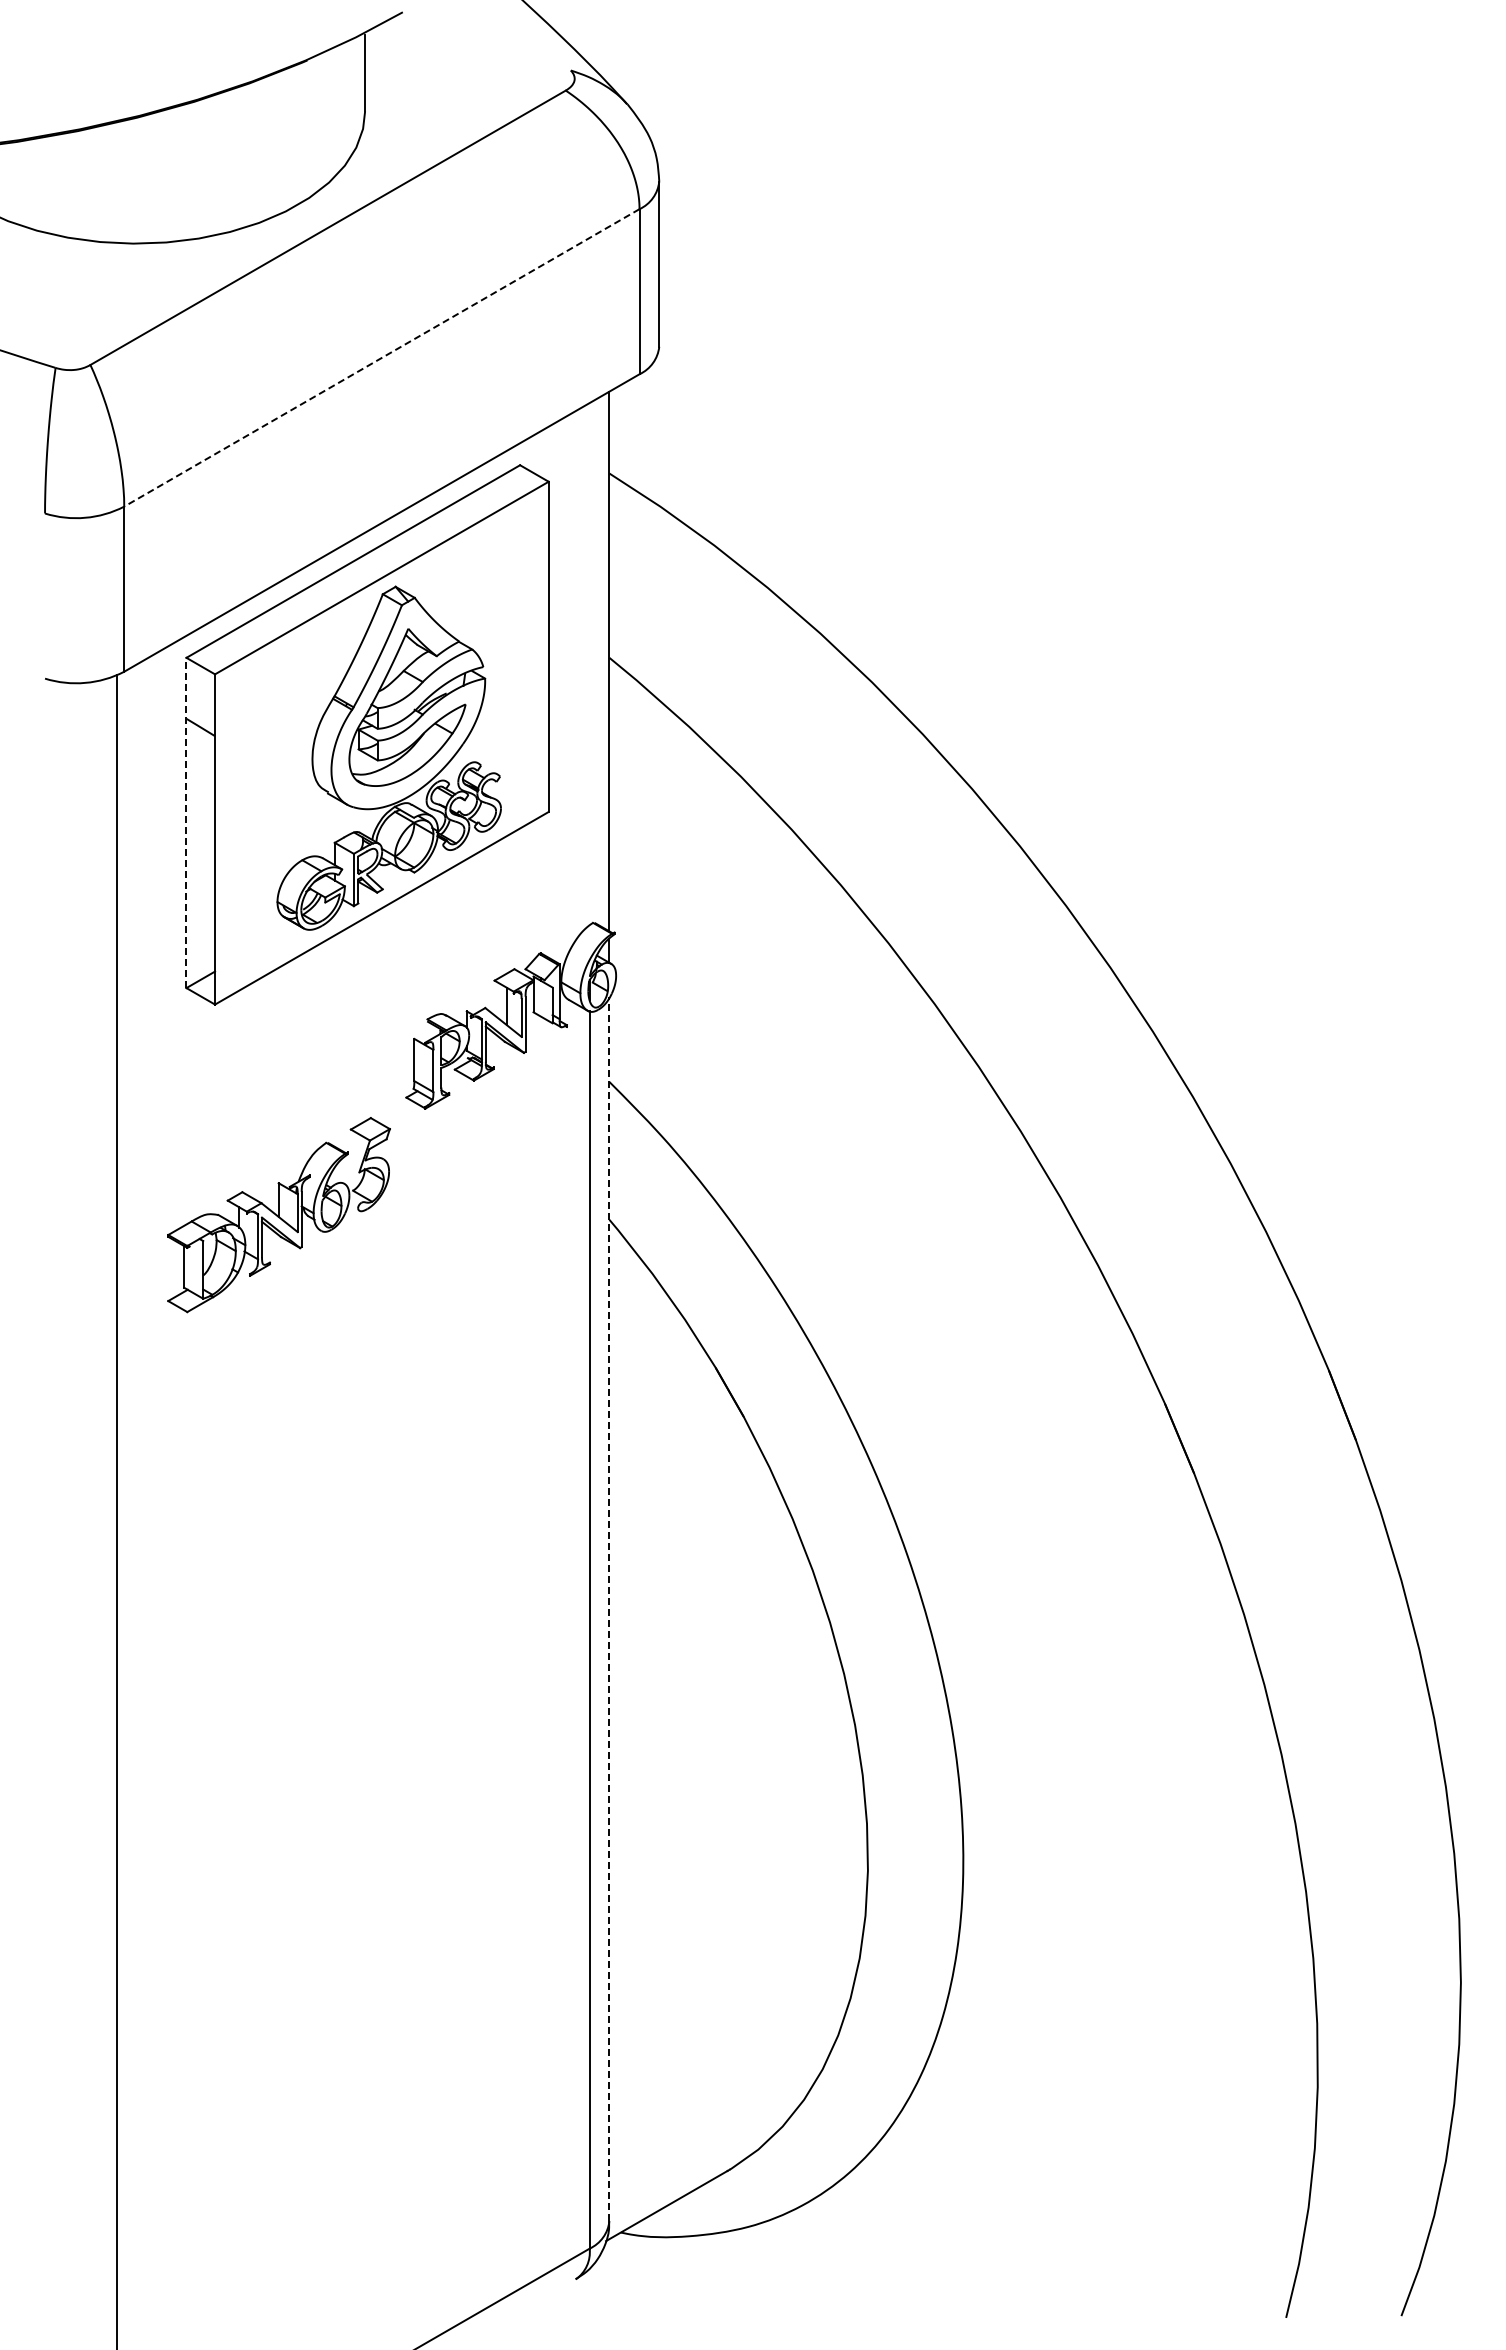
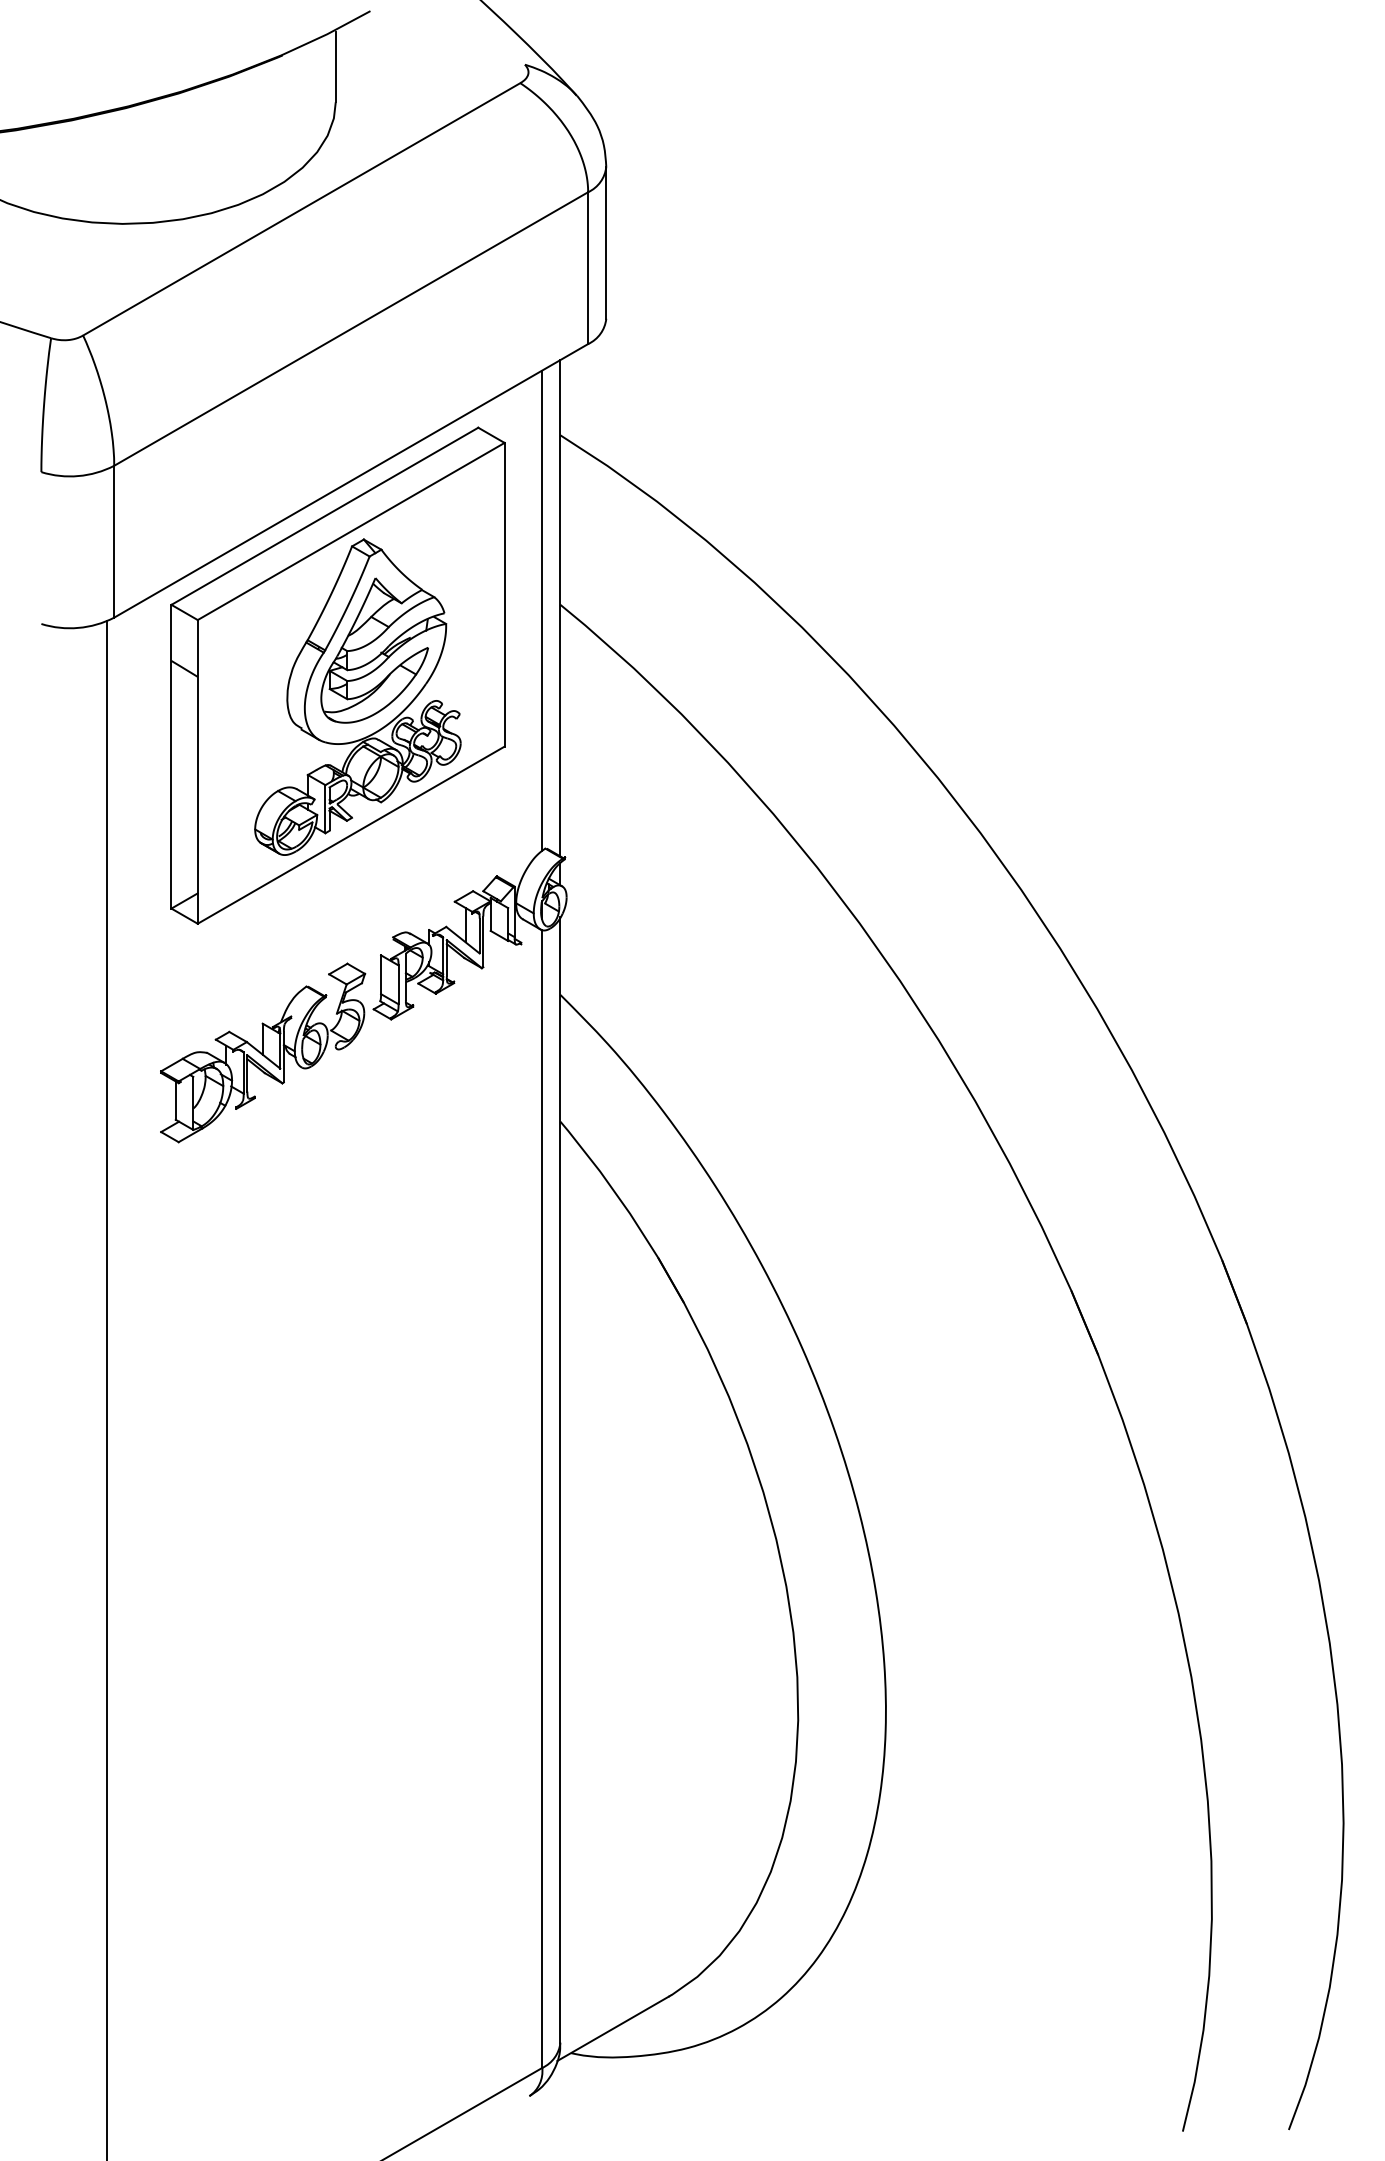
line: (381, 357) -> (350, 328), dashed -> solid
line: (589, 664) -> (542, 610), added
line: (186, 822) -> (171, 756), dashed -> solid
part: (278, 1215) -> (262, 1053), moved
line: (609, 1609) -> (560, 1480), dashed -> solid

